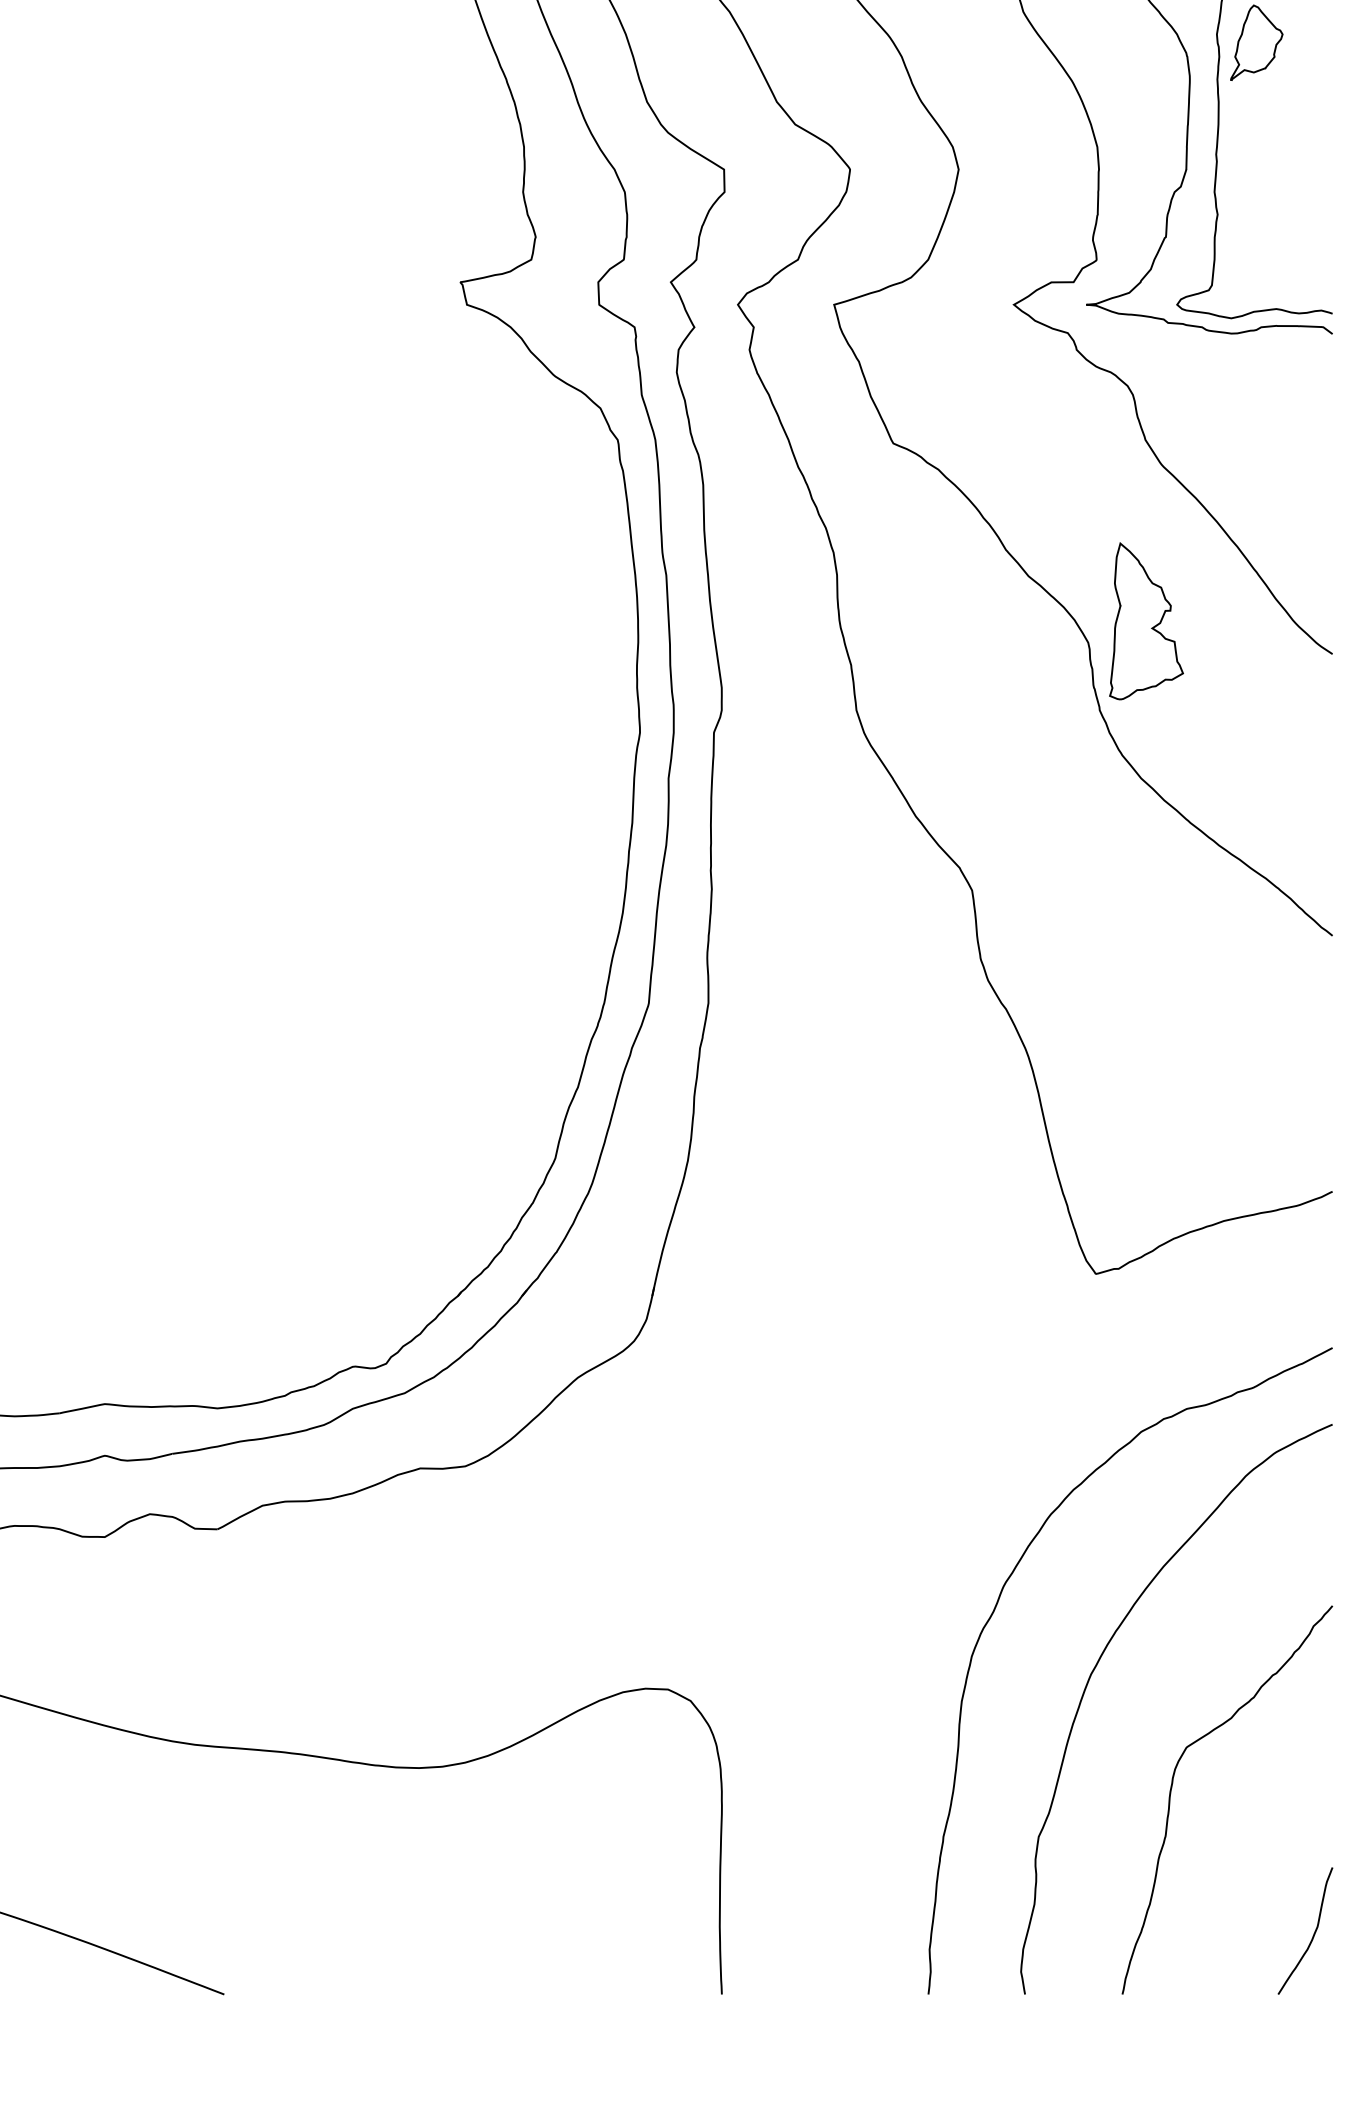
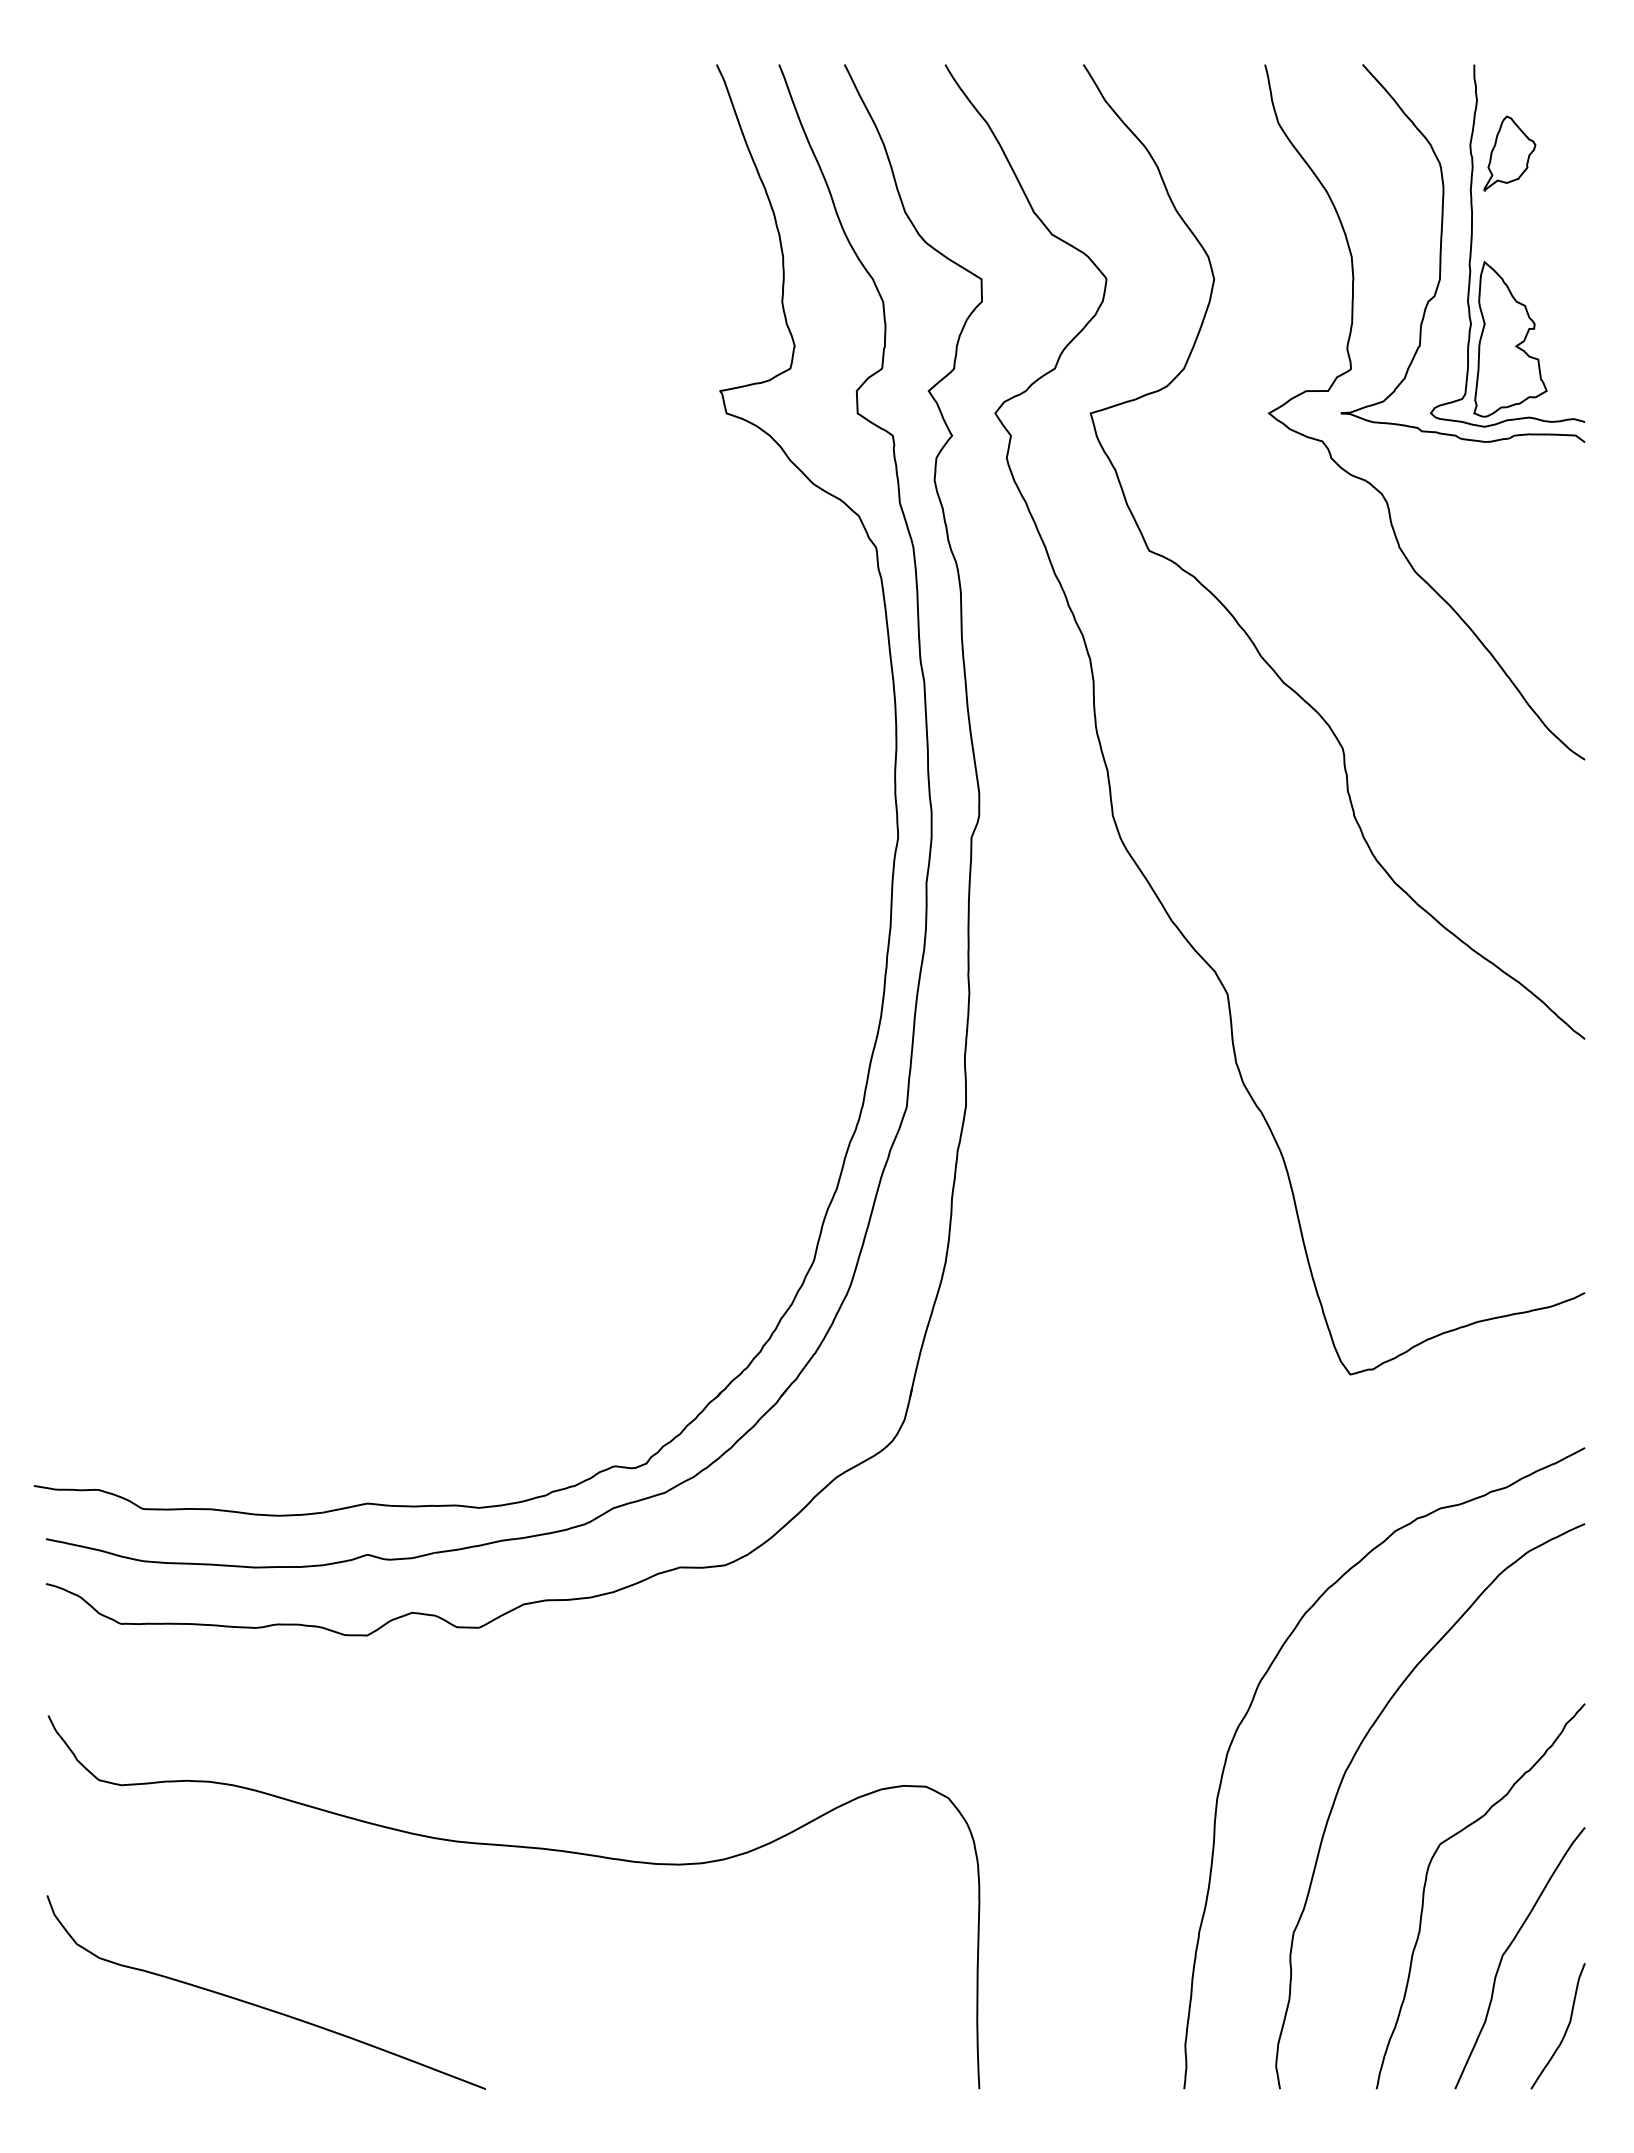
part: (1146, 620) -> (1510, 338), moved
curve: (1255, 1853) -> (1508, 1949), added

